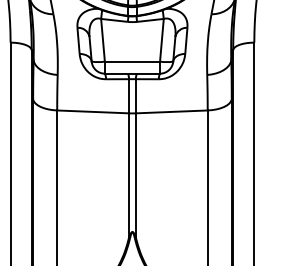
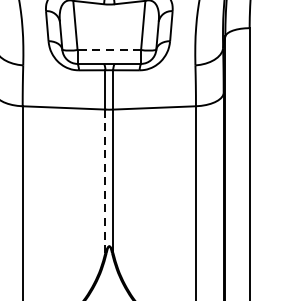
line: (132, 61) -> (109, 49), solid -> dashed
line: (129, 176) -> (105, 182), solid -> dashed

